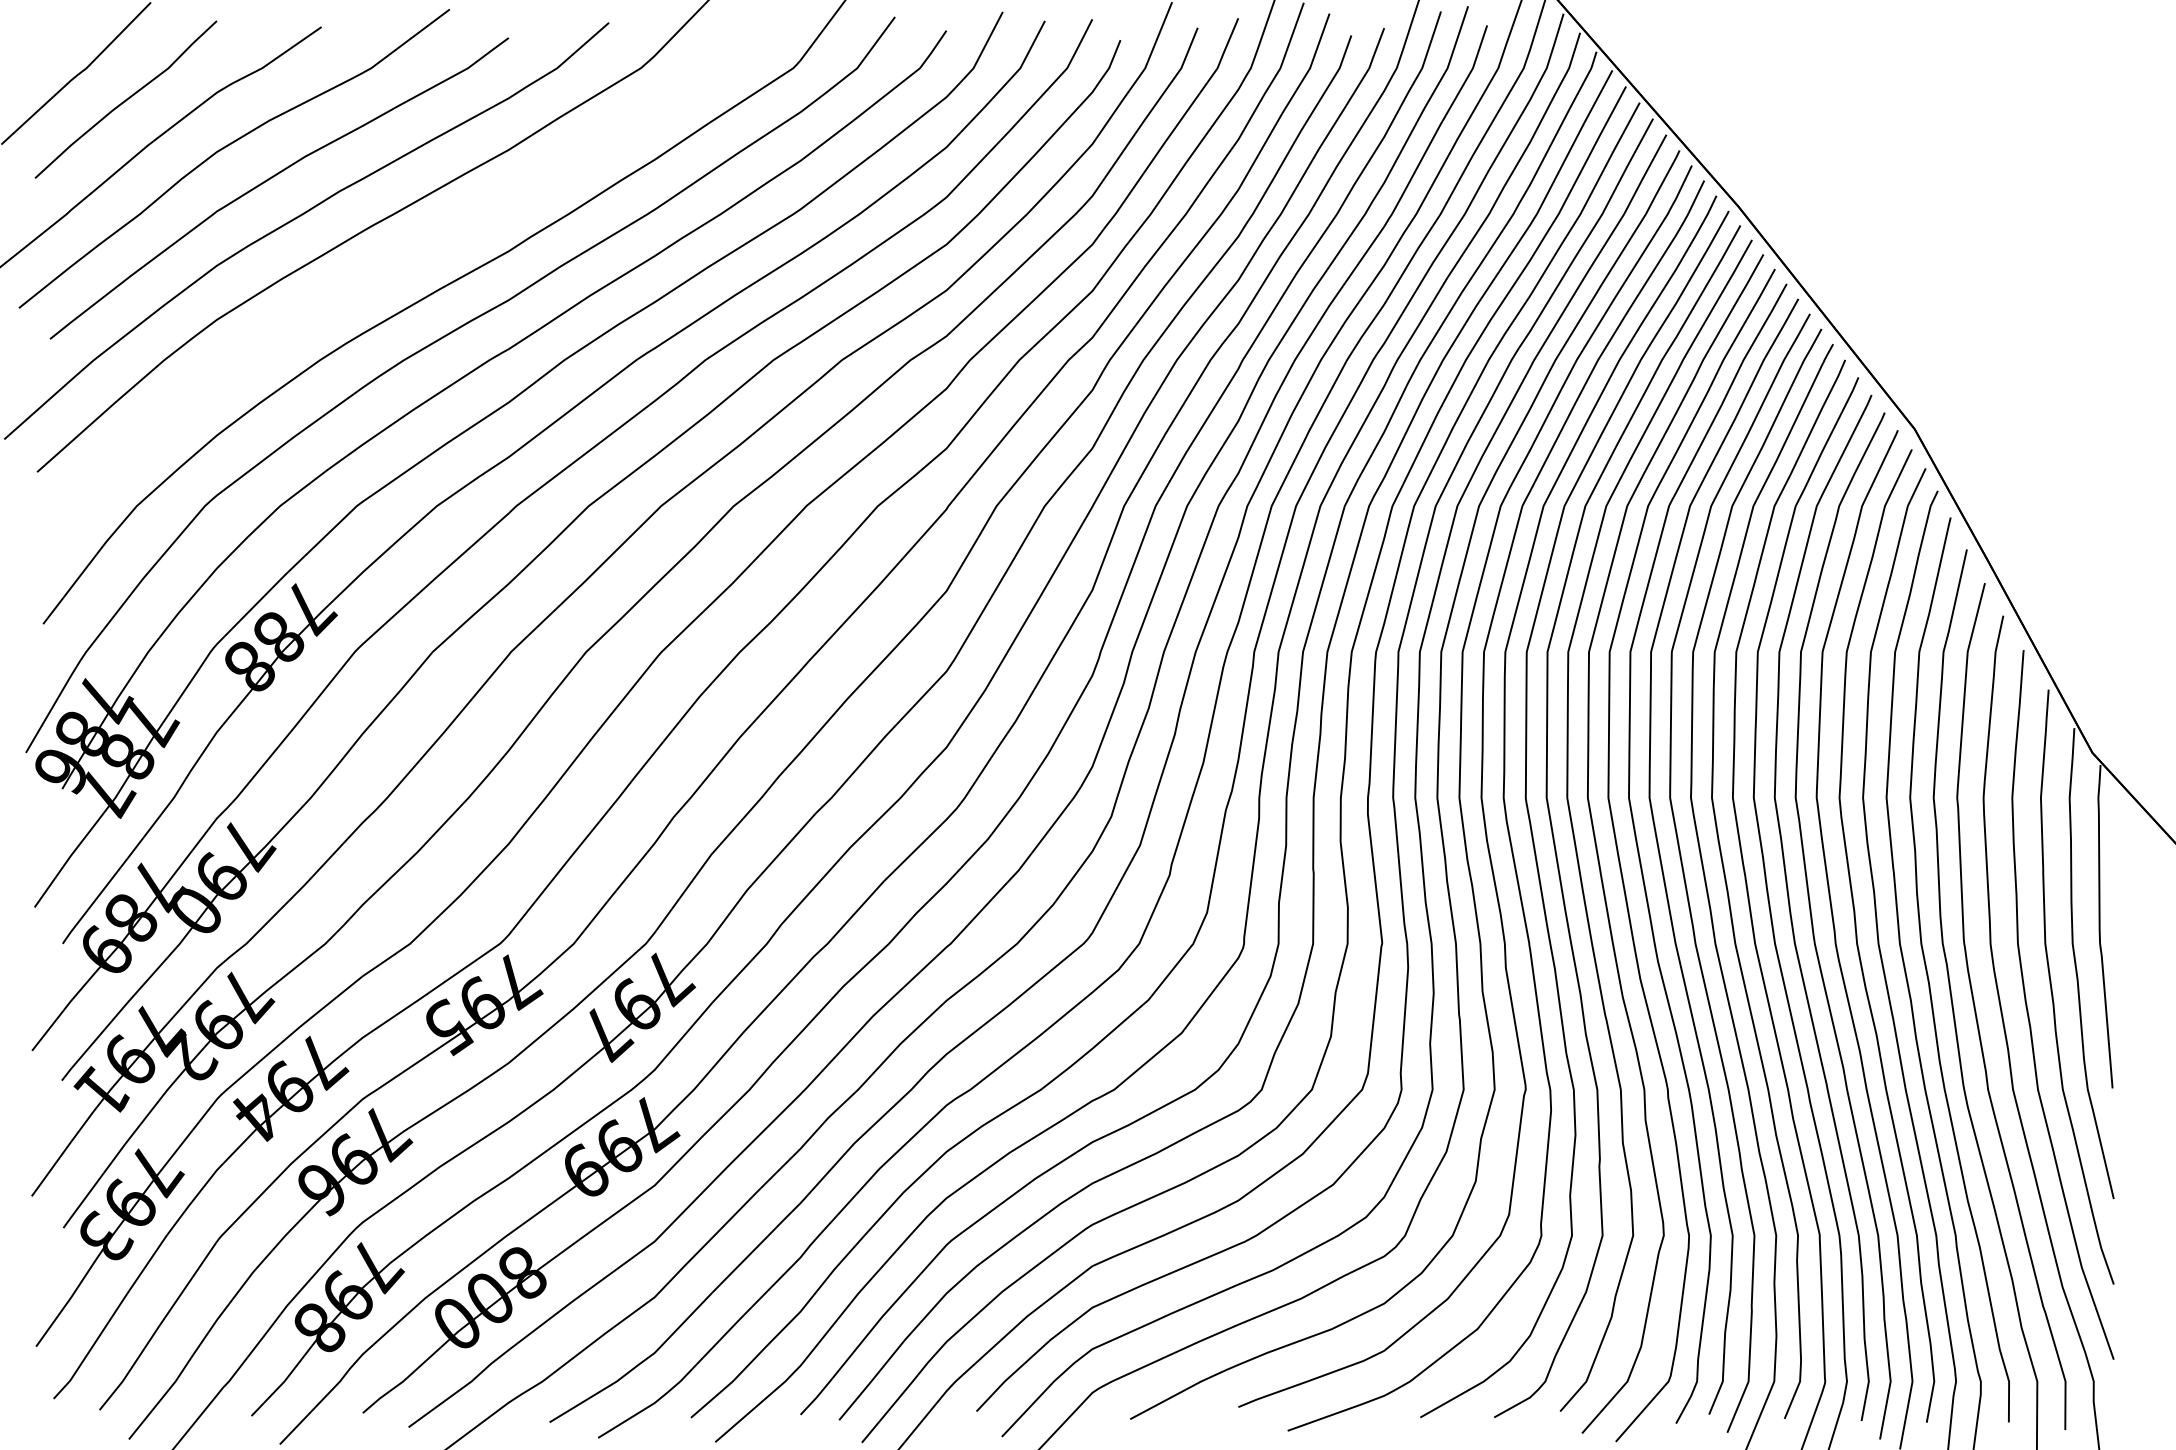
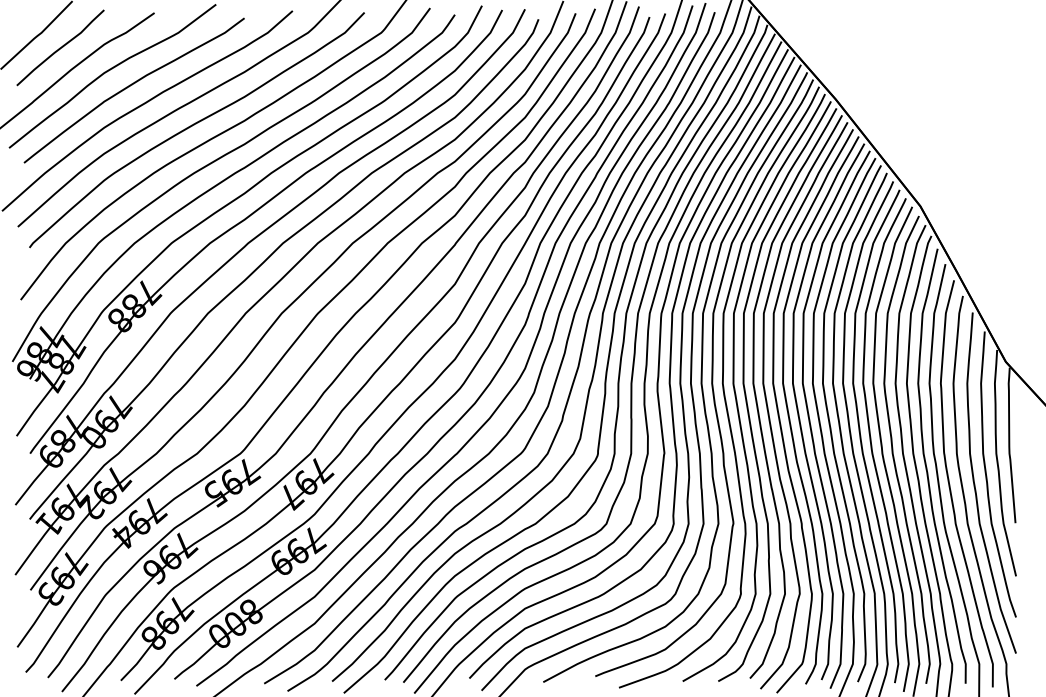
curve: (404, 261) -> (194, 125), added

